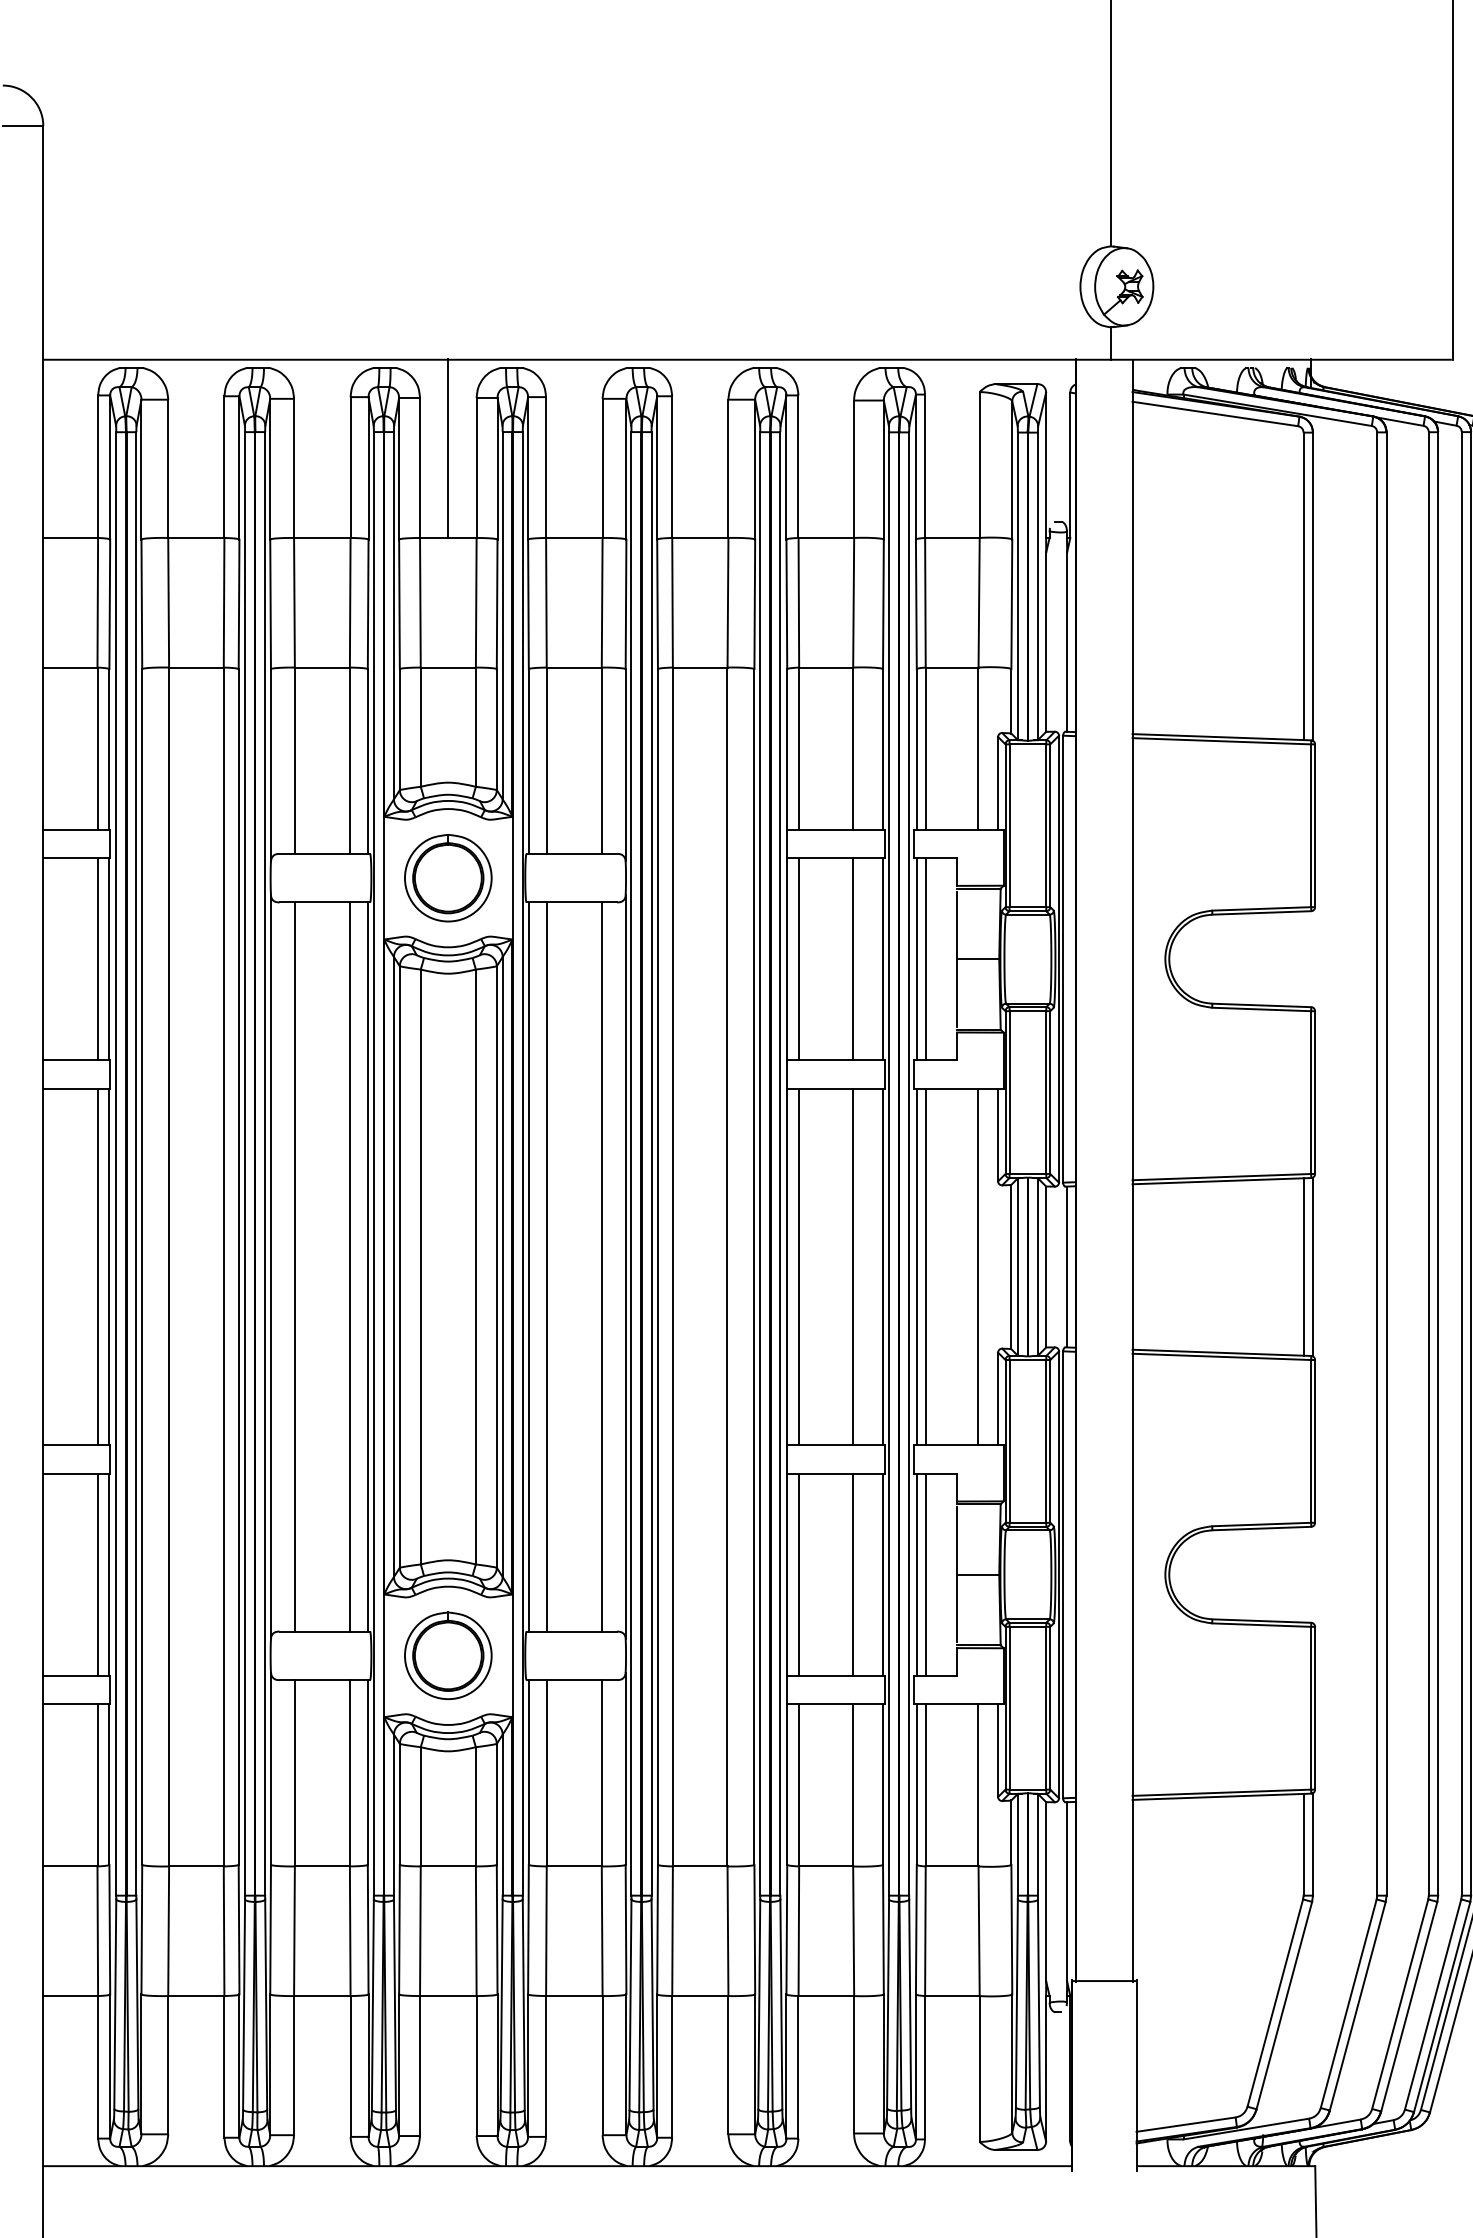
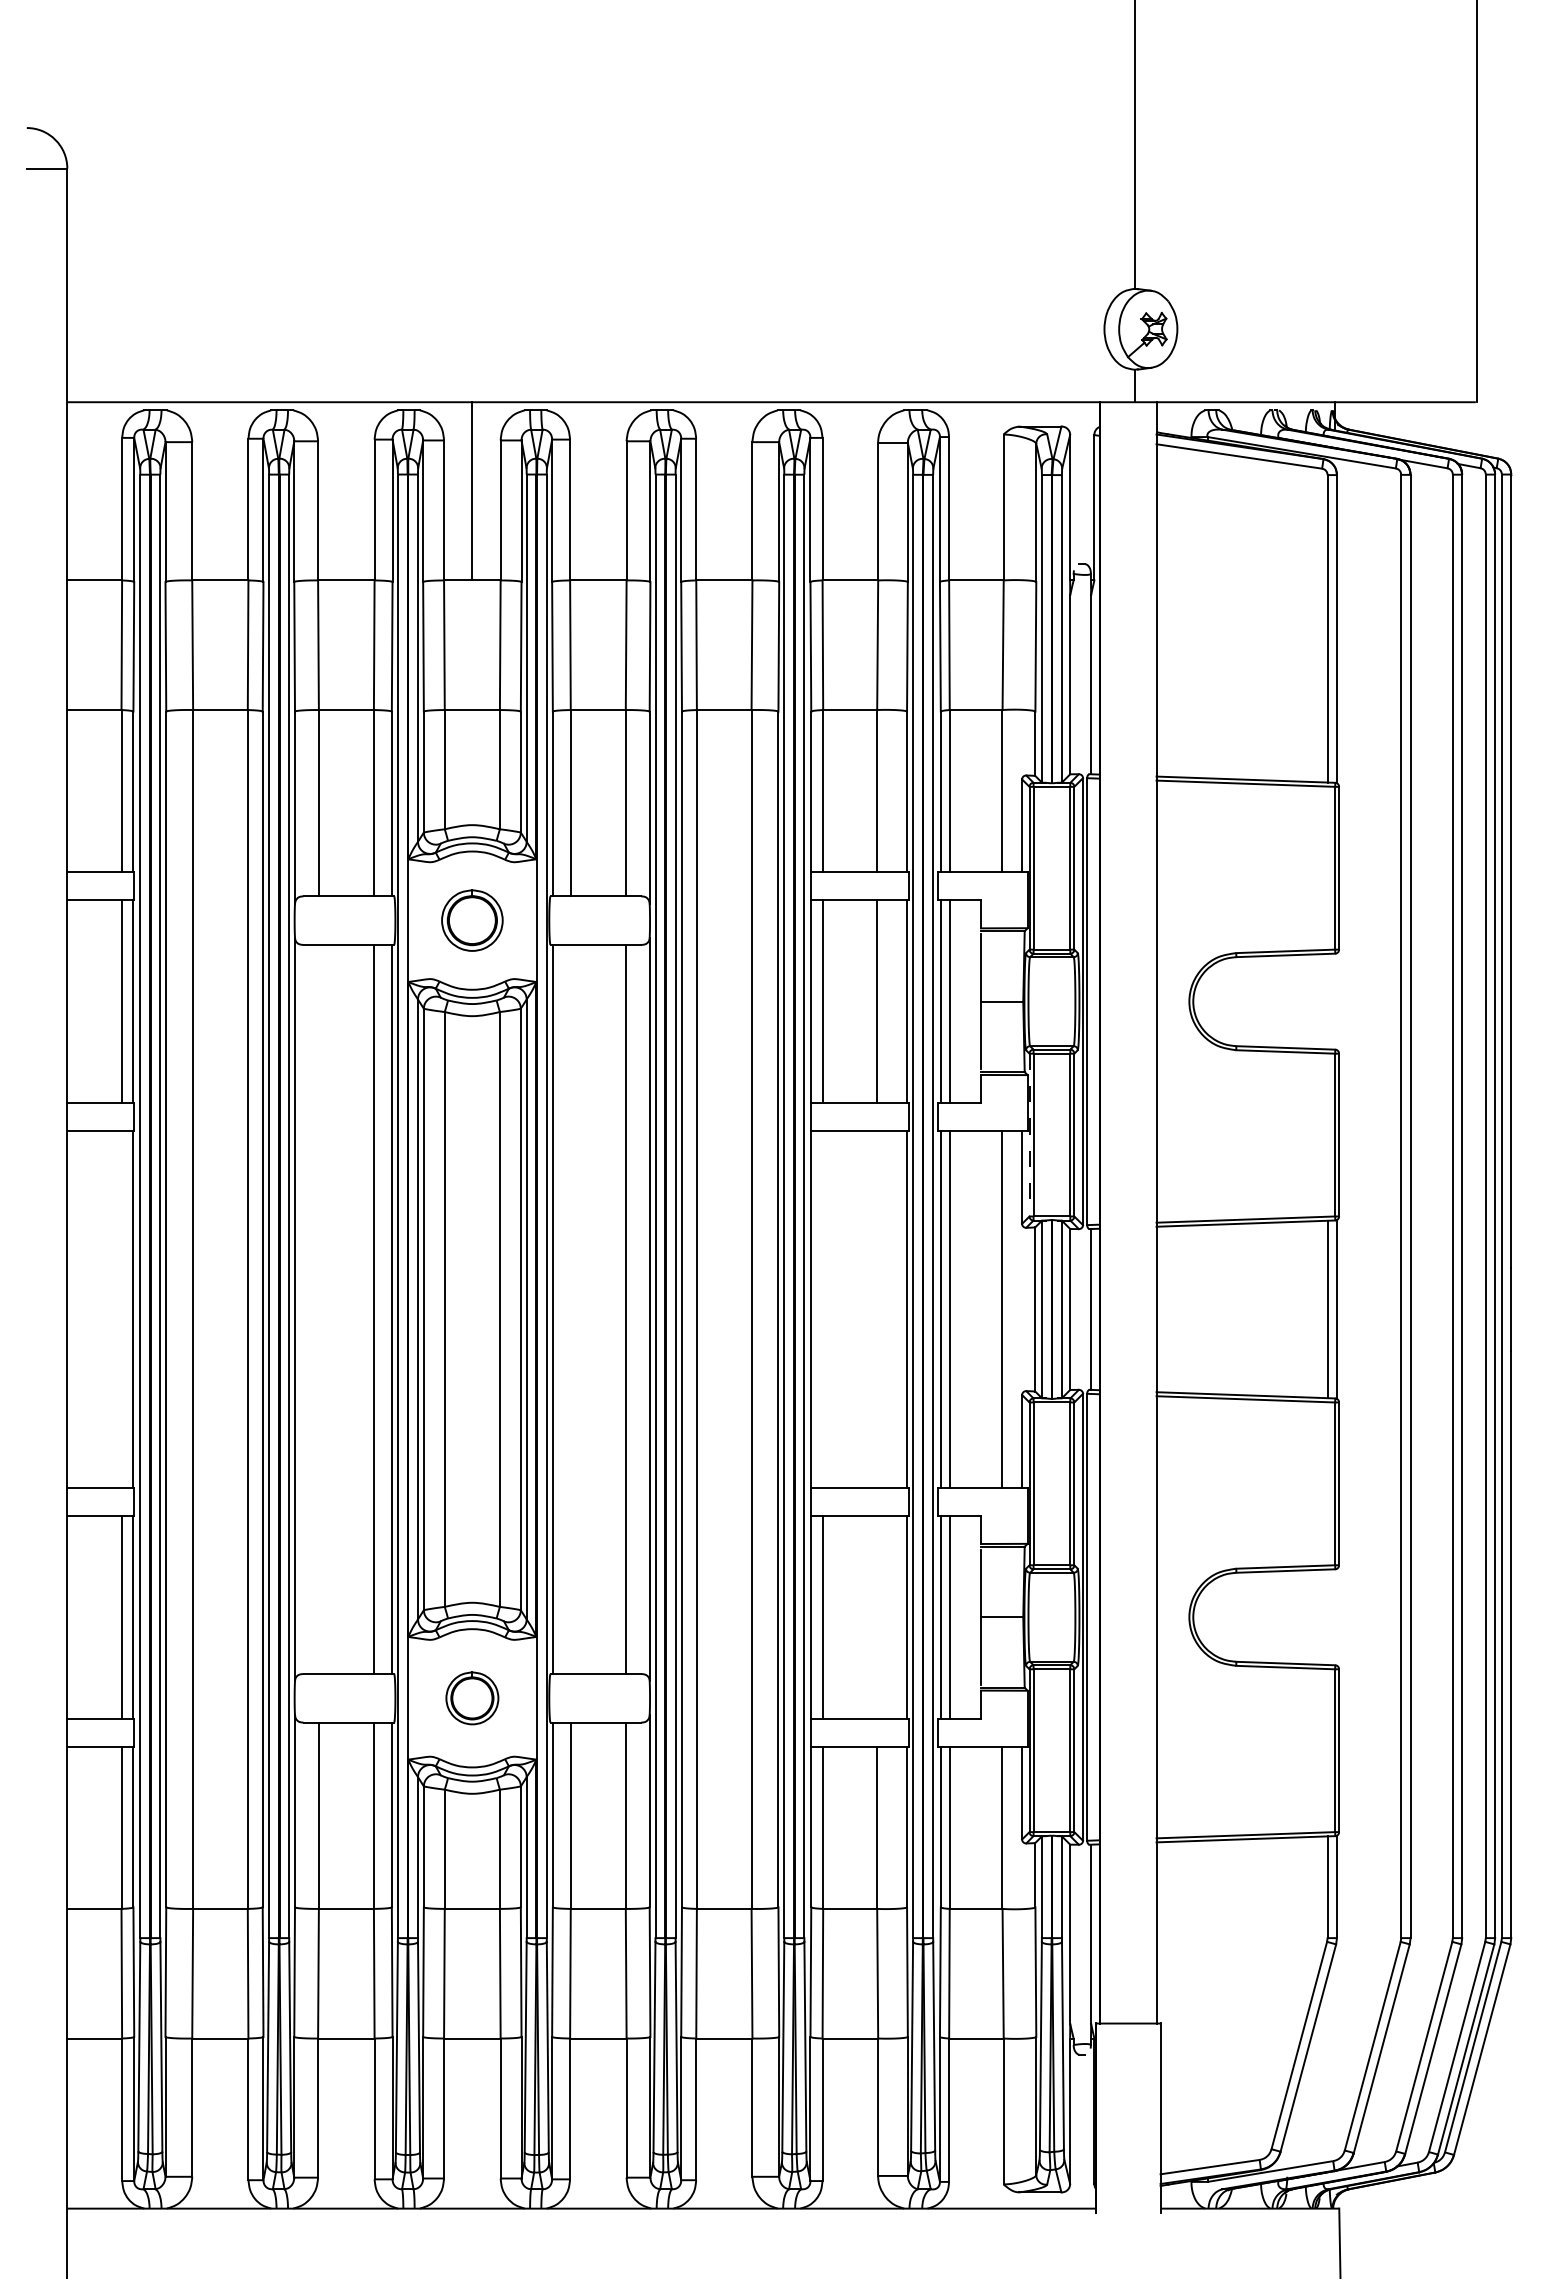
part: (448, 878) -> (472, 920), size x0.7
line: (1005, 1093) -> (1029, 1135), solid -> dashed
line: (97, 1267) -> (121, 1309), removed
line: (294, 1267) -> (318, 1309), removed
line: (546, 1267) -> (570, 1309), removed
line: (799, 1267) -> (823, 1309), removed
line: (853, 1267) -> (877, 1309), removed
line: (853, 1575) -> (877, 1617), removed
part: (448, 1656) -> (472, 1698), size x0.6

